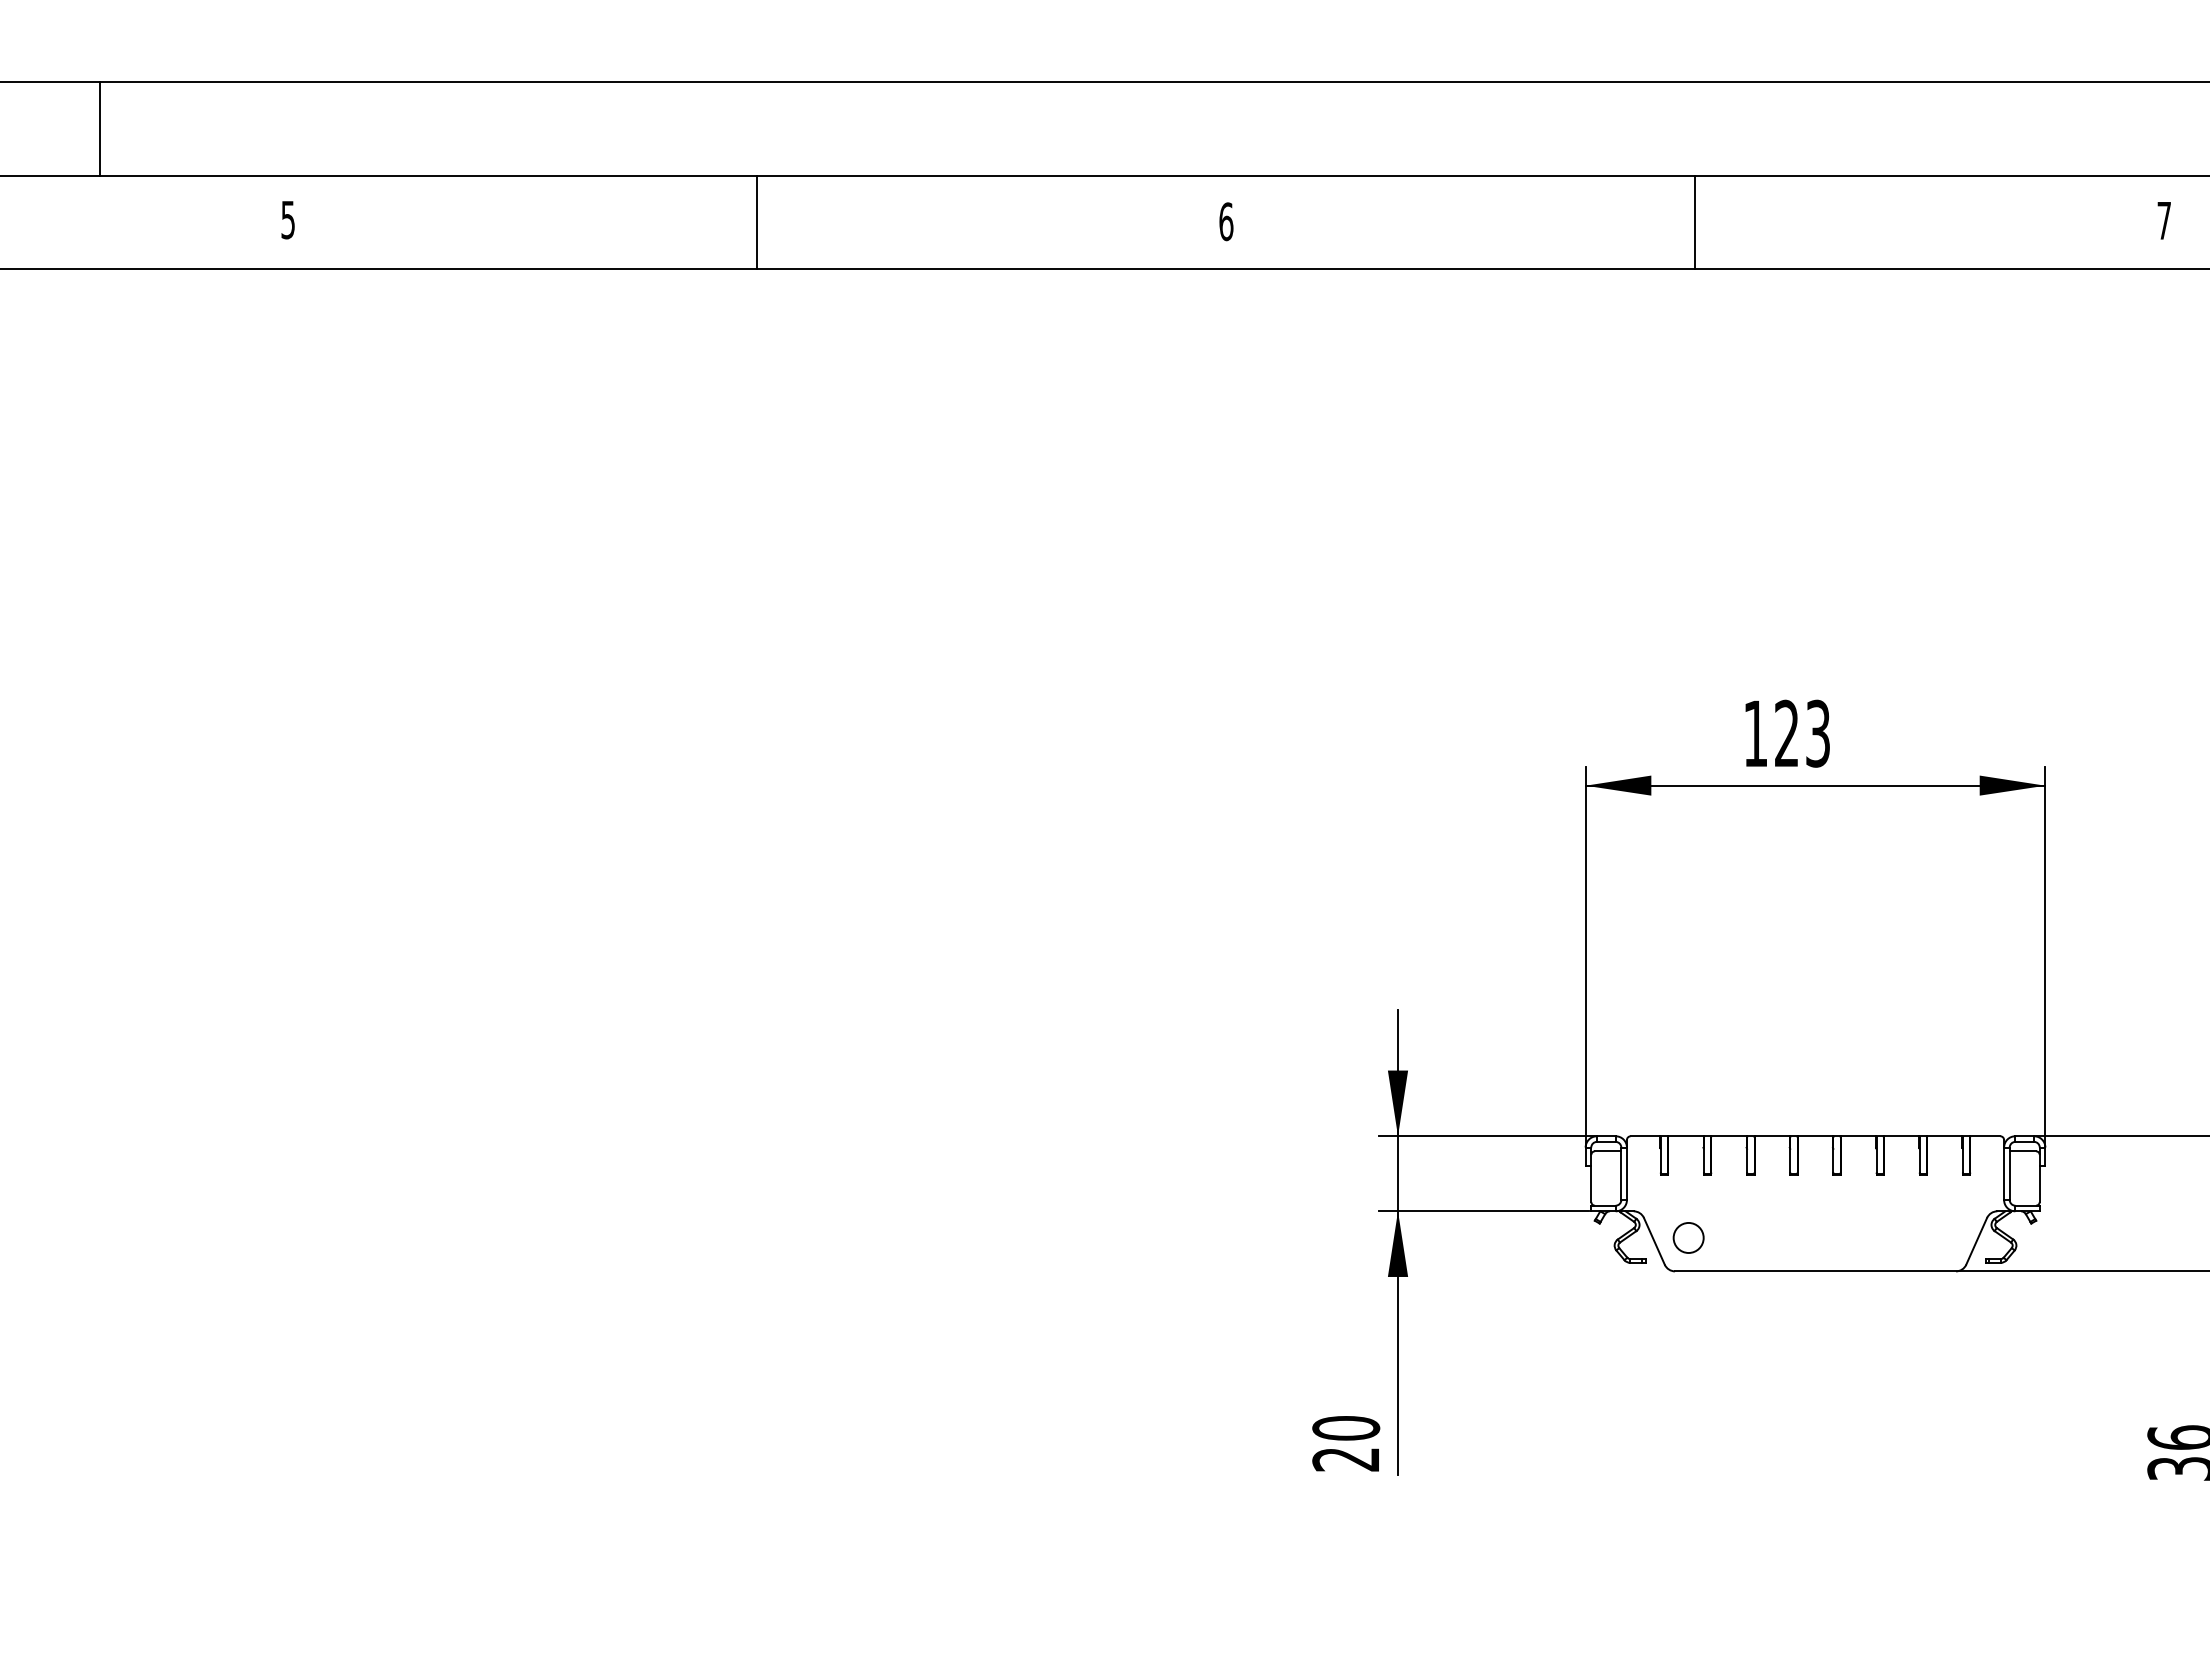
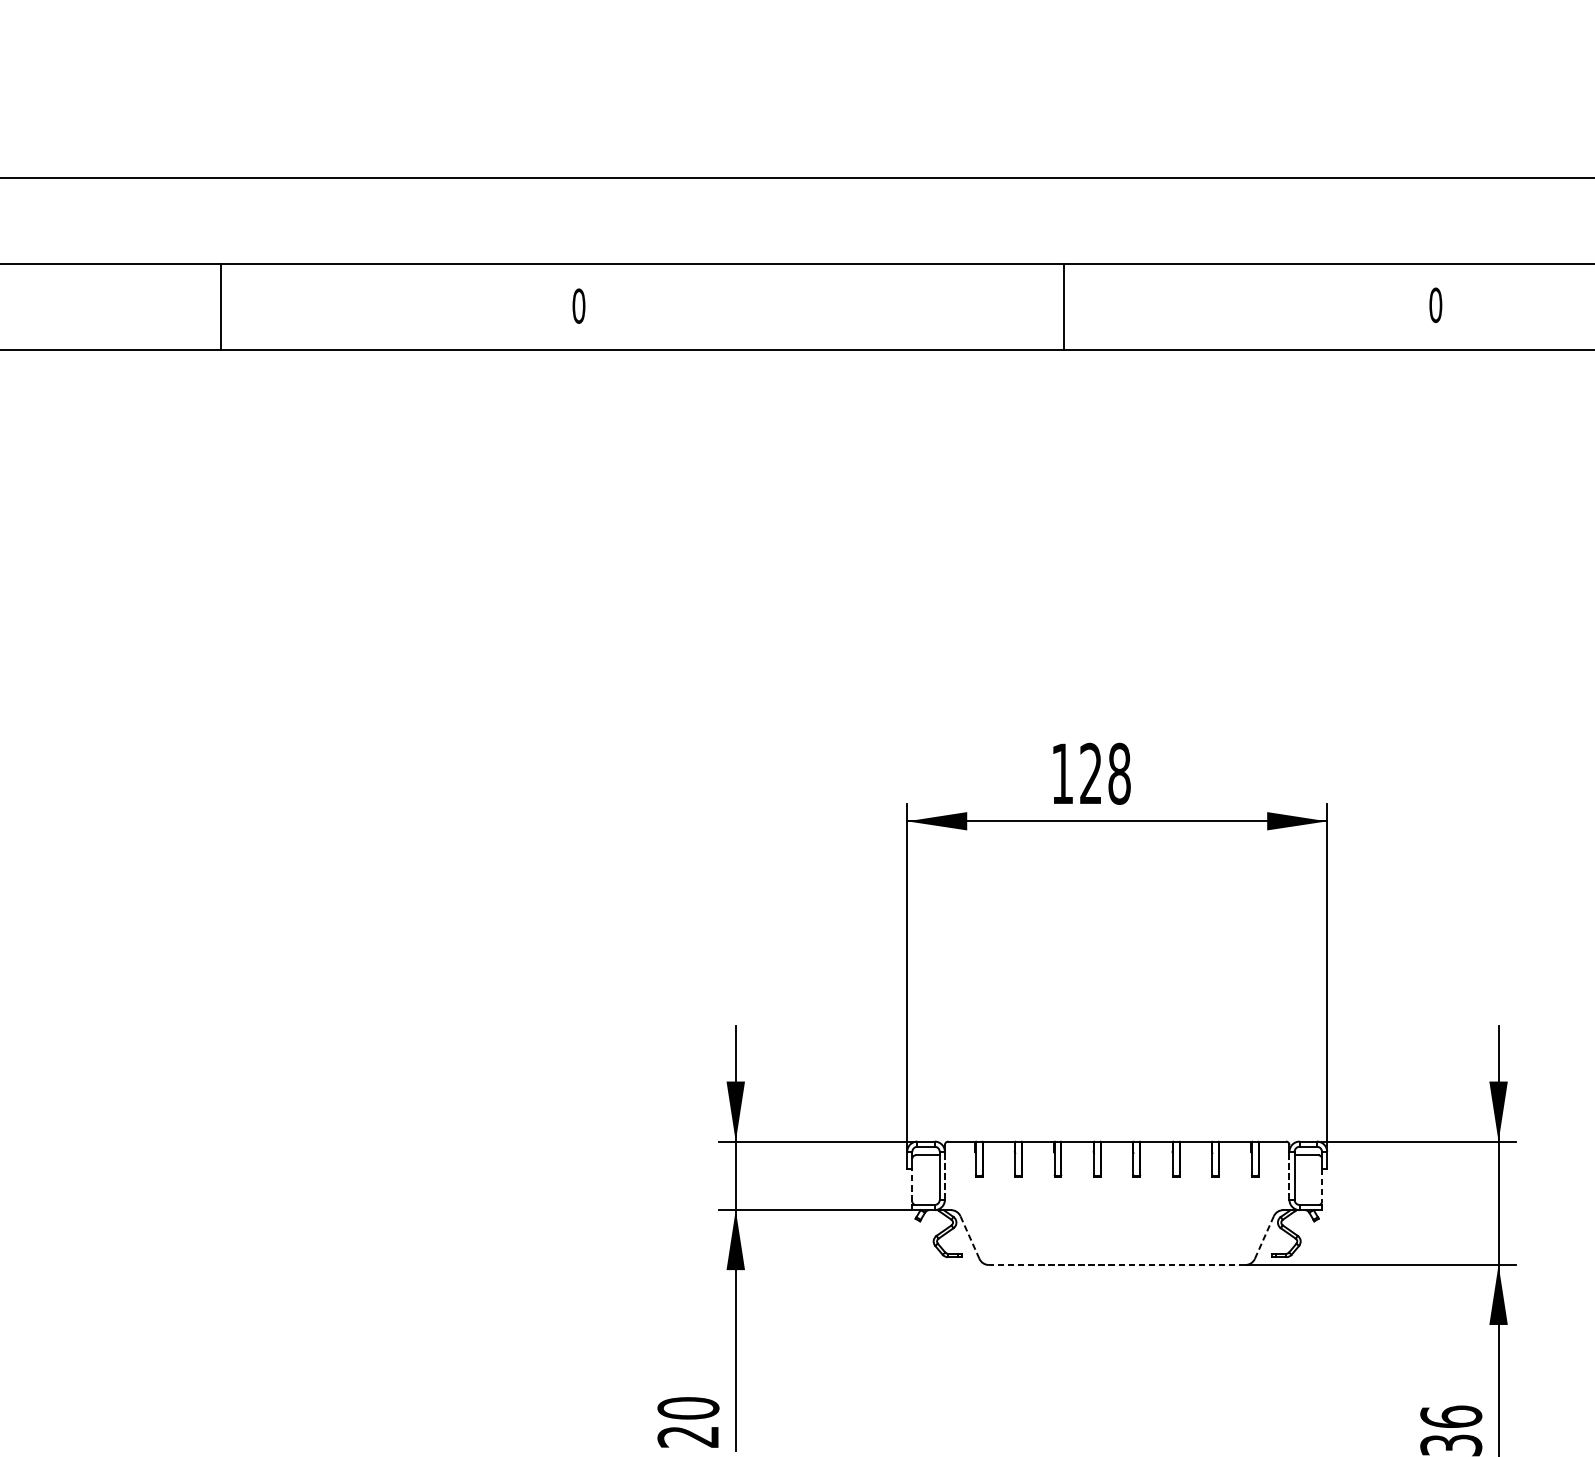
text: (2164, 220) -> (1435, 305), 7 -> 0
text: (1226, 221) -> (579, 305), 6 -> 0
line: (756, 222) -> (221, 306), moved
line: (1694, 222) -> (1063, 306), moved
text: (1818, 733) -> (1119, 773), 123 -> 128
line: (1626, 1173) -> (944, 1175), solid -> dashed
line: (2004, 1173) -> (1289, 1175), solid -> dashed
line: (1591, 1184) -> (912, 1185), solid -> dashed
line: (2039, 1184) -> (1321, 1185), solid -> dashed
circle: (1688, 1237) -> (1001, 1234), removed
line: (1654, 1241) -> (970, 1237), solid -> dashed
line: (1976, 1241) -> (1264, 1237), solid -> dashed
line: (1815, 1271) -> (1117, 1265), solid -> dashed

